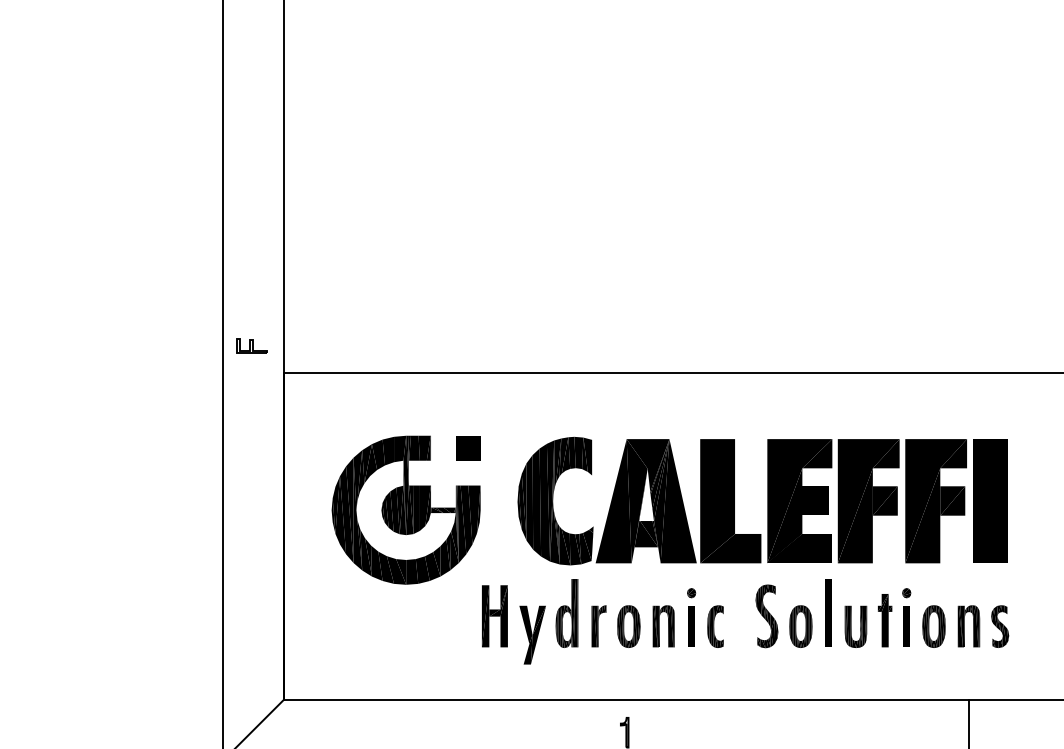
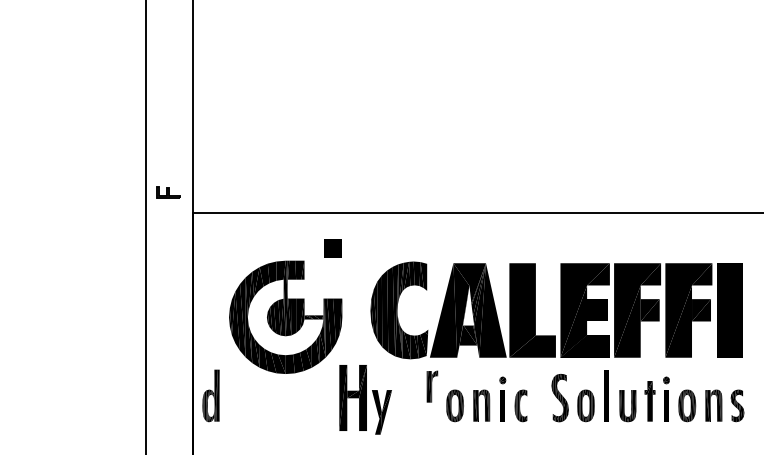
part: (468, 448) -> (333, 249), moved
part: (566, 613) -> (210, 395), moved
part: (494, 616) -> (352, 398), size x1.4
part: (598, 626) -> (432, 386), moved

